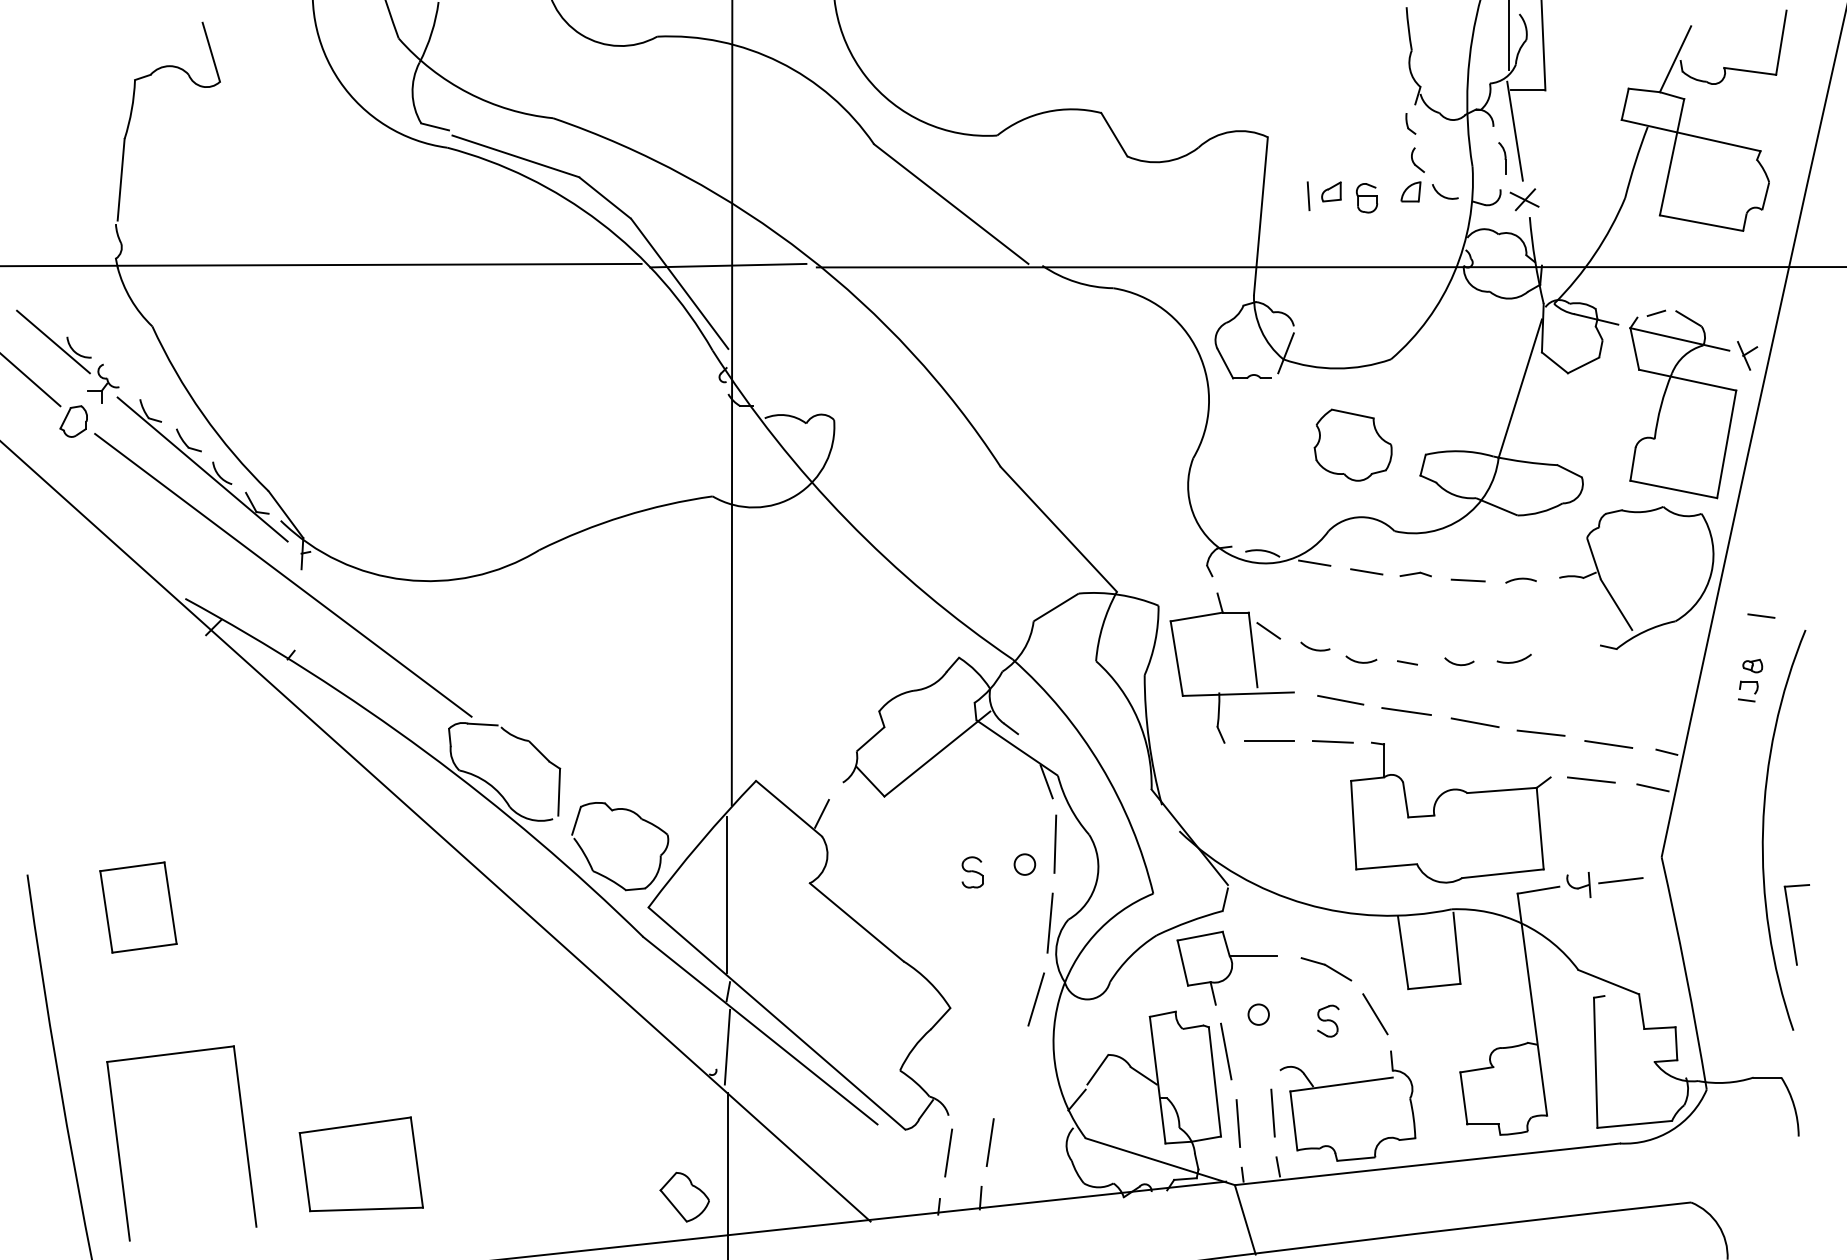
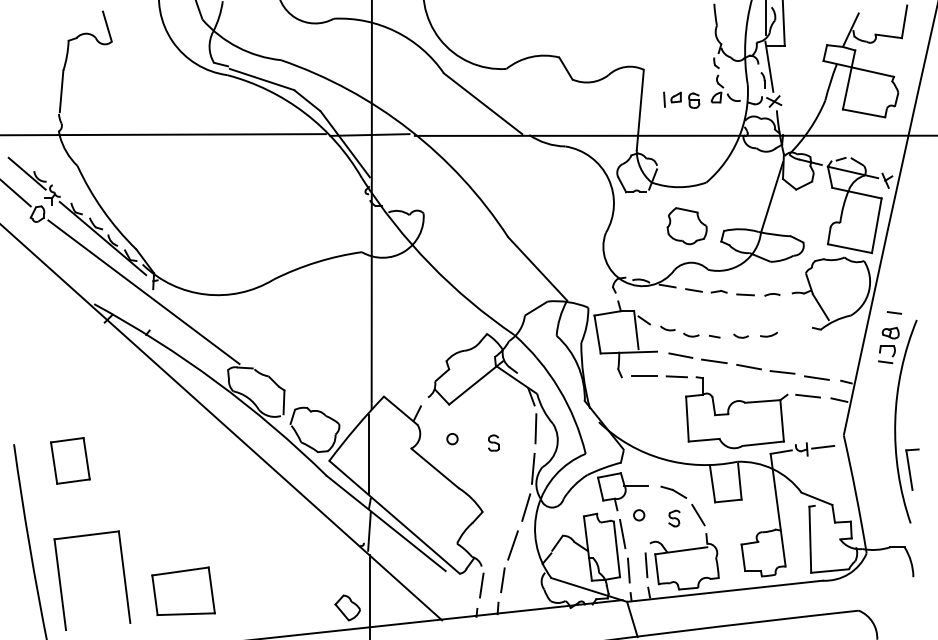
part: (1749, 680) -> (888, 345), size x1.67
circle: (1024, 865) -> (452, 439), moved
line: (1009, 1074) -> (512, 545), added

